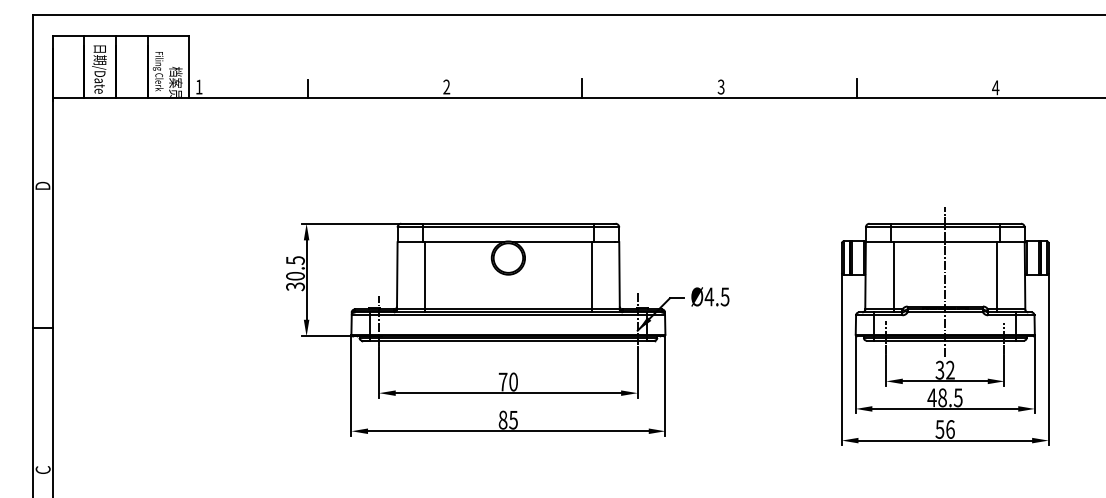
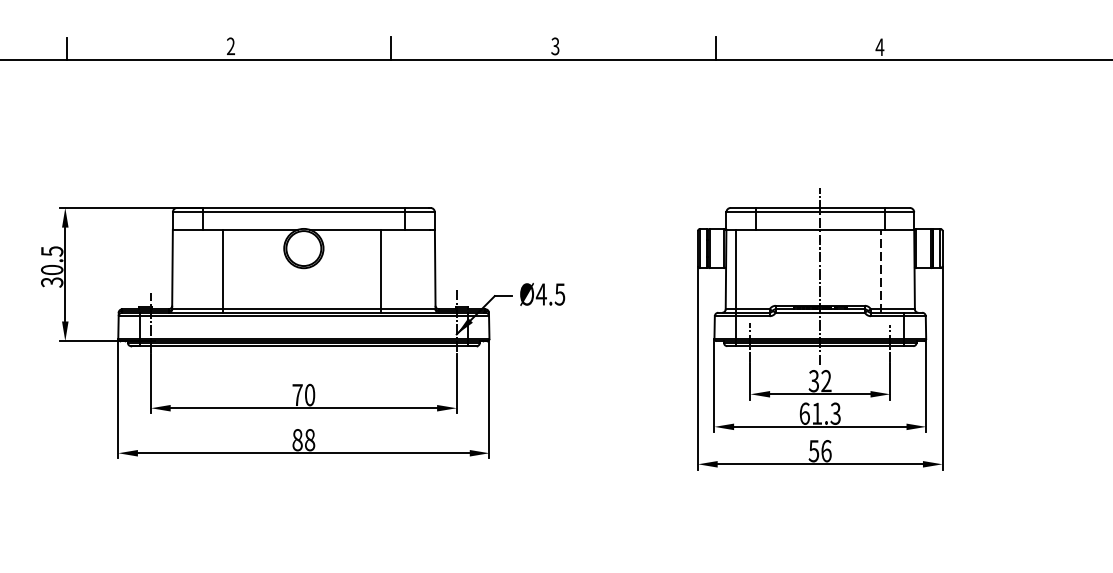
line: (997, 276) -> (882, 270), solid -> dashed
line: (425, 277) -> (223, 271), moved
line: (591, 277) -> (380, 271), moved
line: (893, 277) -> (735, 271), moved
text: (944, 397) -> (819, 413), 48.5 -> 61.3
text: (513, 419) -> (309, 439), 85 -> 88

